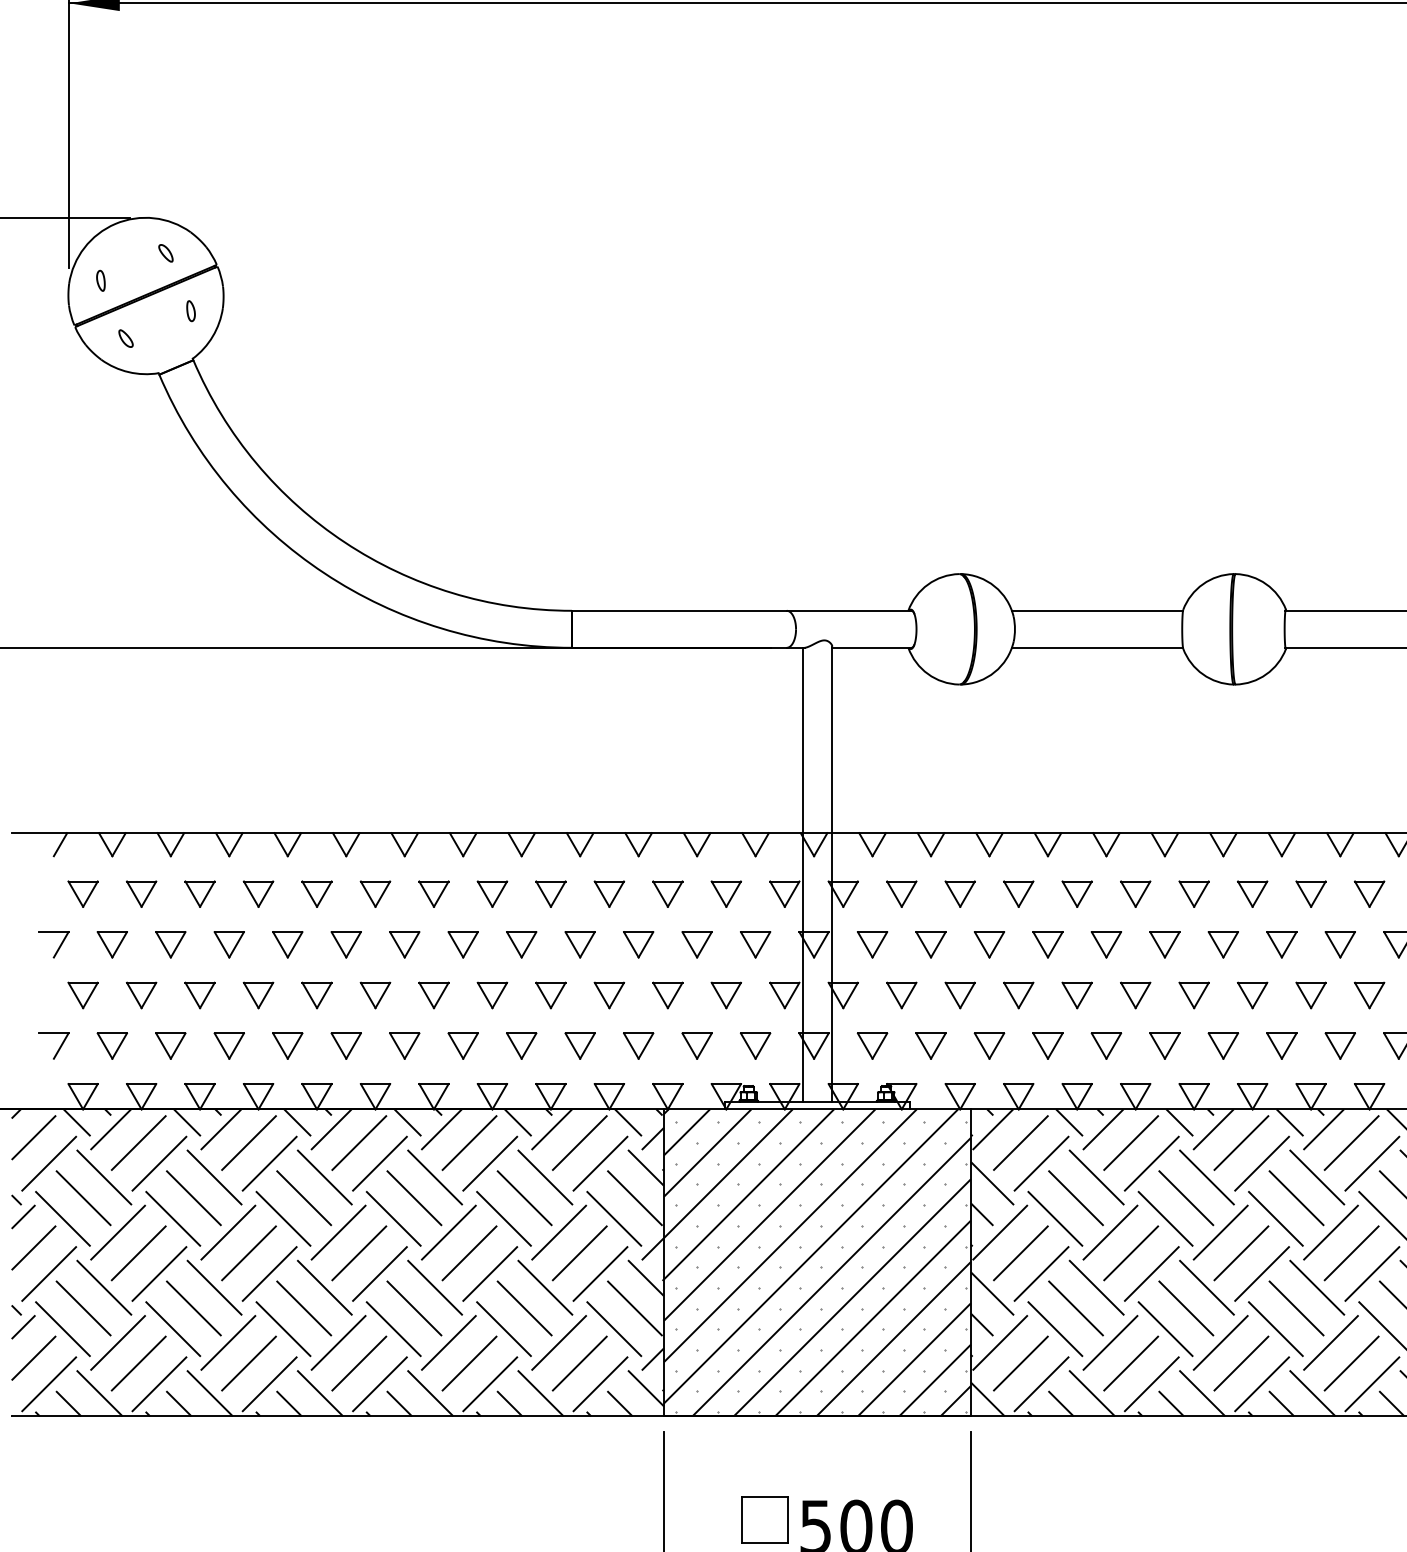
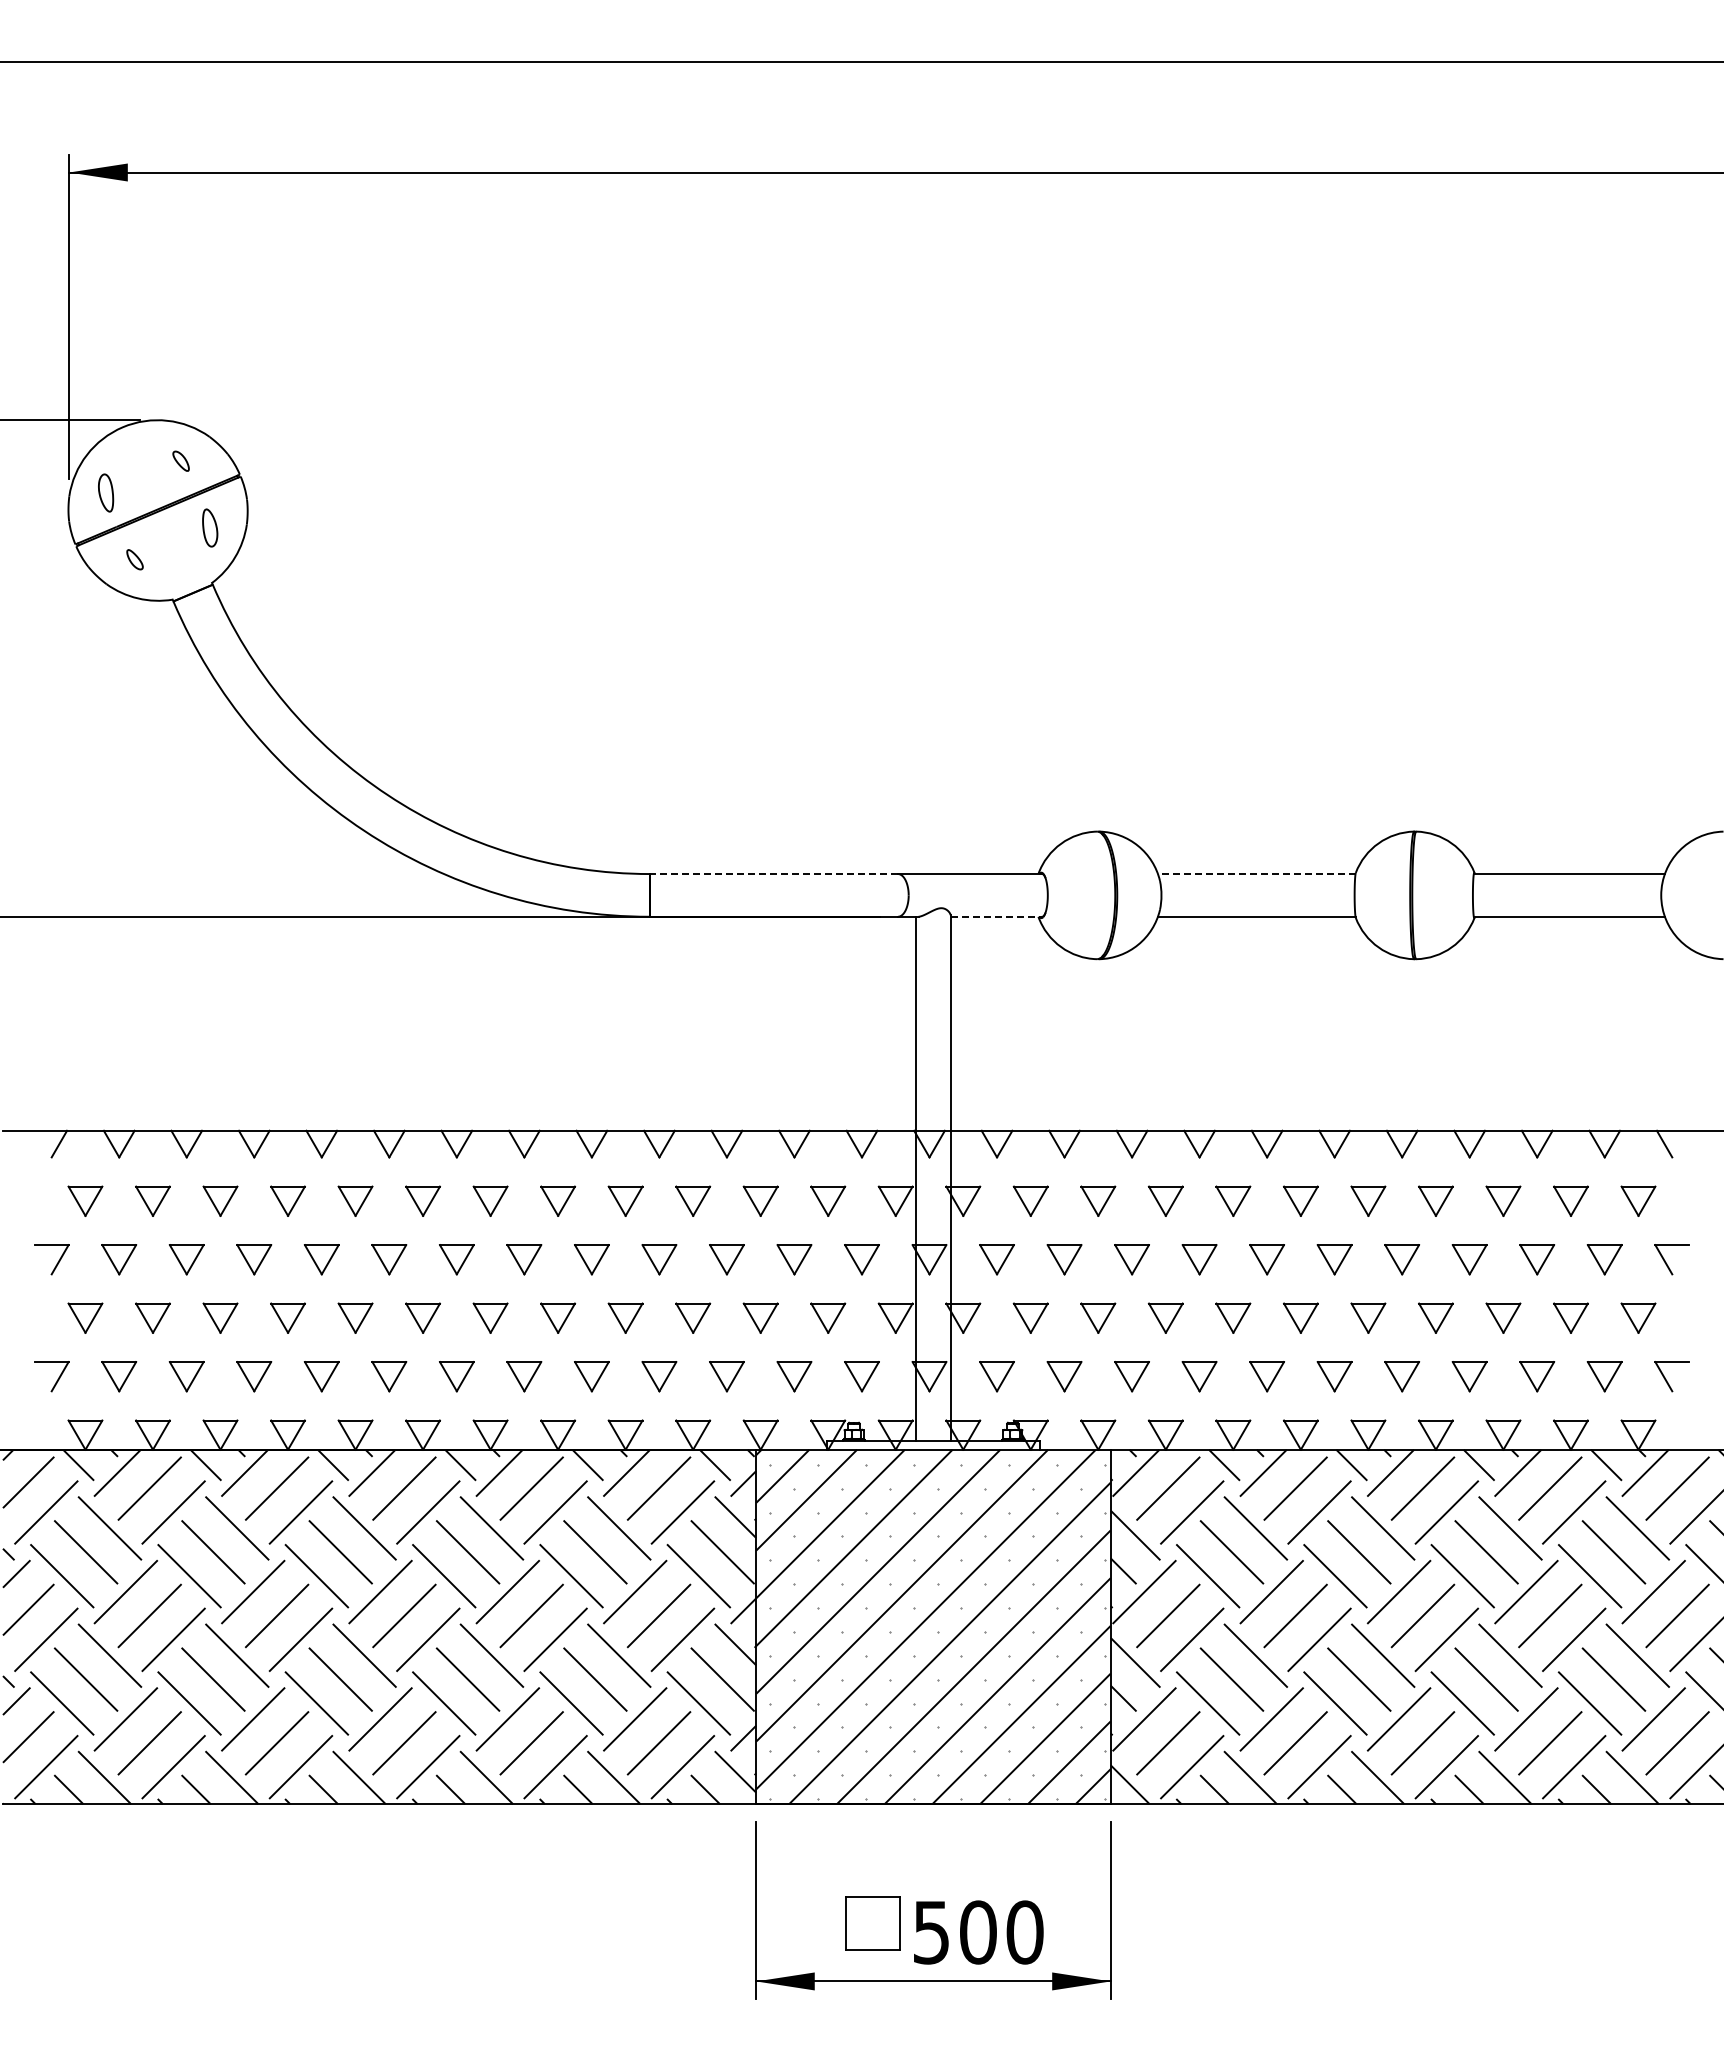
part: (100, 280) -> (105, 492), size x1.6
part: (190, 310) -> (209, 527), size x1.6
line: (678, 611) -> (773, 874), solid -> dashed
line: (1097, 611) -> (1256, 874), solid -> dashed
line: (872, 647) -> (996, 916), solid -> dashed

